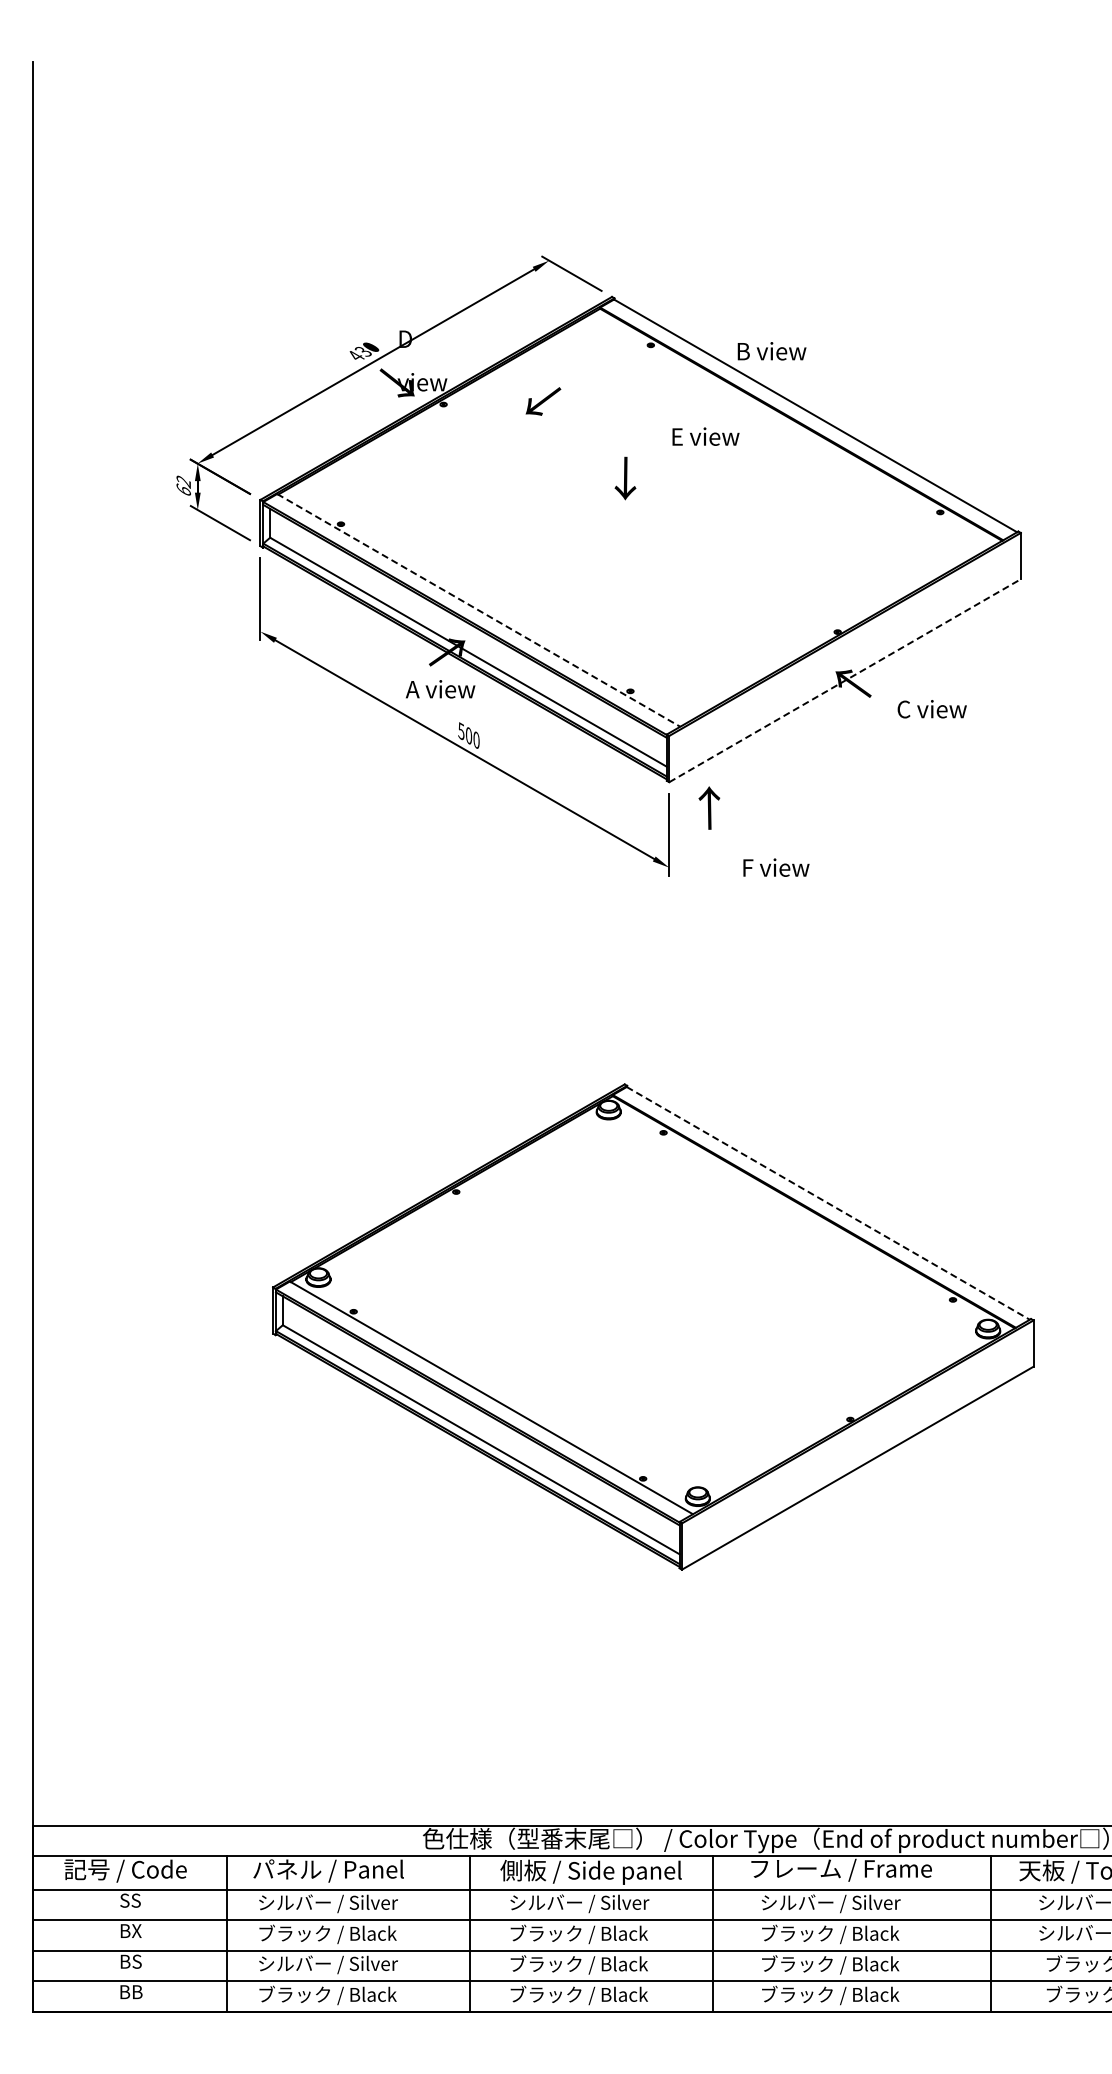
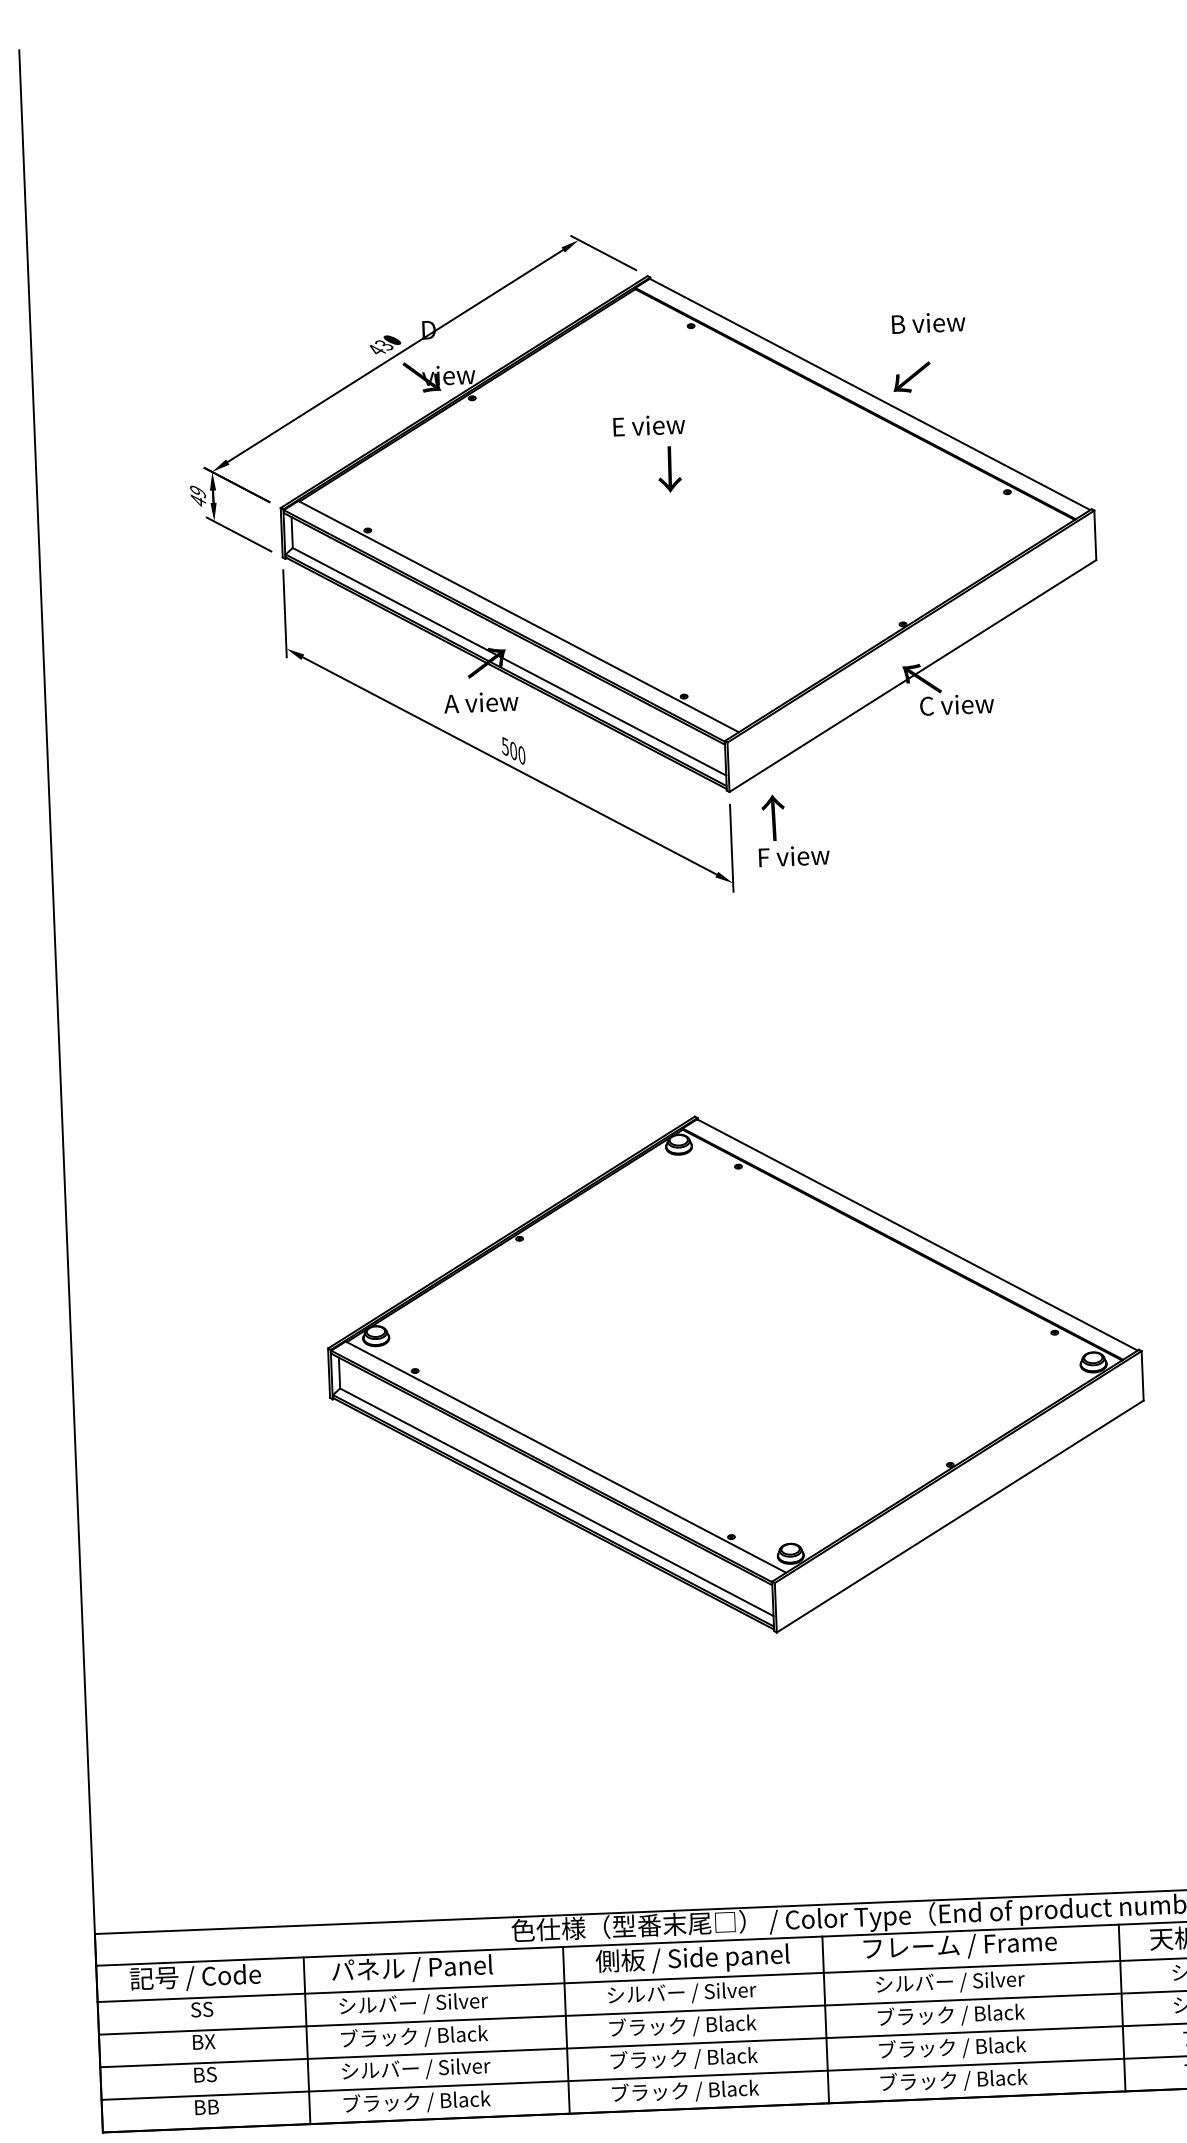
text: (771, 351) -> (928, 323), moved
text: (543, 401) -> (912, 377), moved
text: (705, 436) -> (648, 425), moved
text: (183, 485) -> (197, 495), 62 -> 49
line: (478, 610) -> (518, 616), dashed -> solid
line: (845, 680) -> (913, 675), dashed -> solid
text: (931, 709) -> (956, 705), moved
text: (776, 867) -> (794, 855), moved
line: (828, 1203) -> (917, 1235), dashed -> solid

